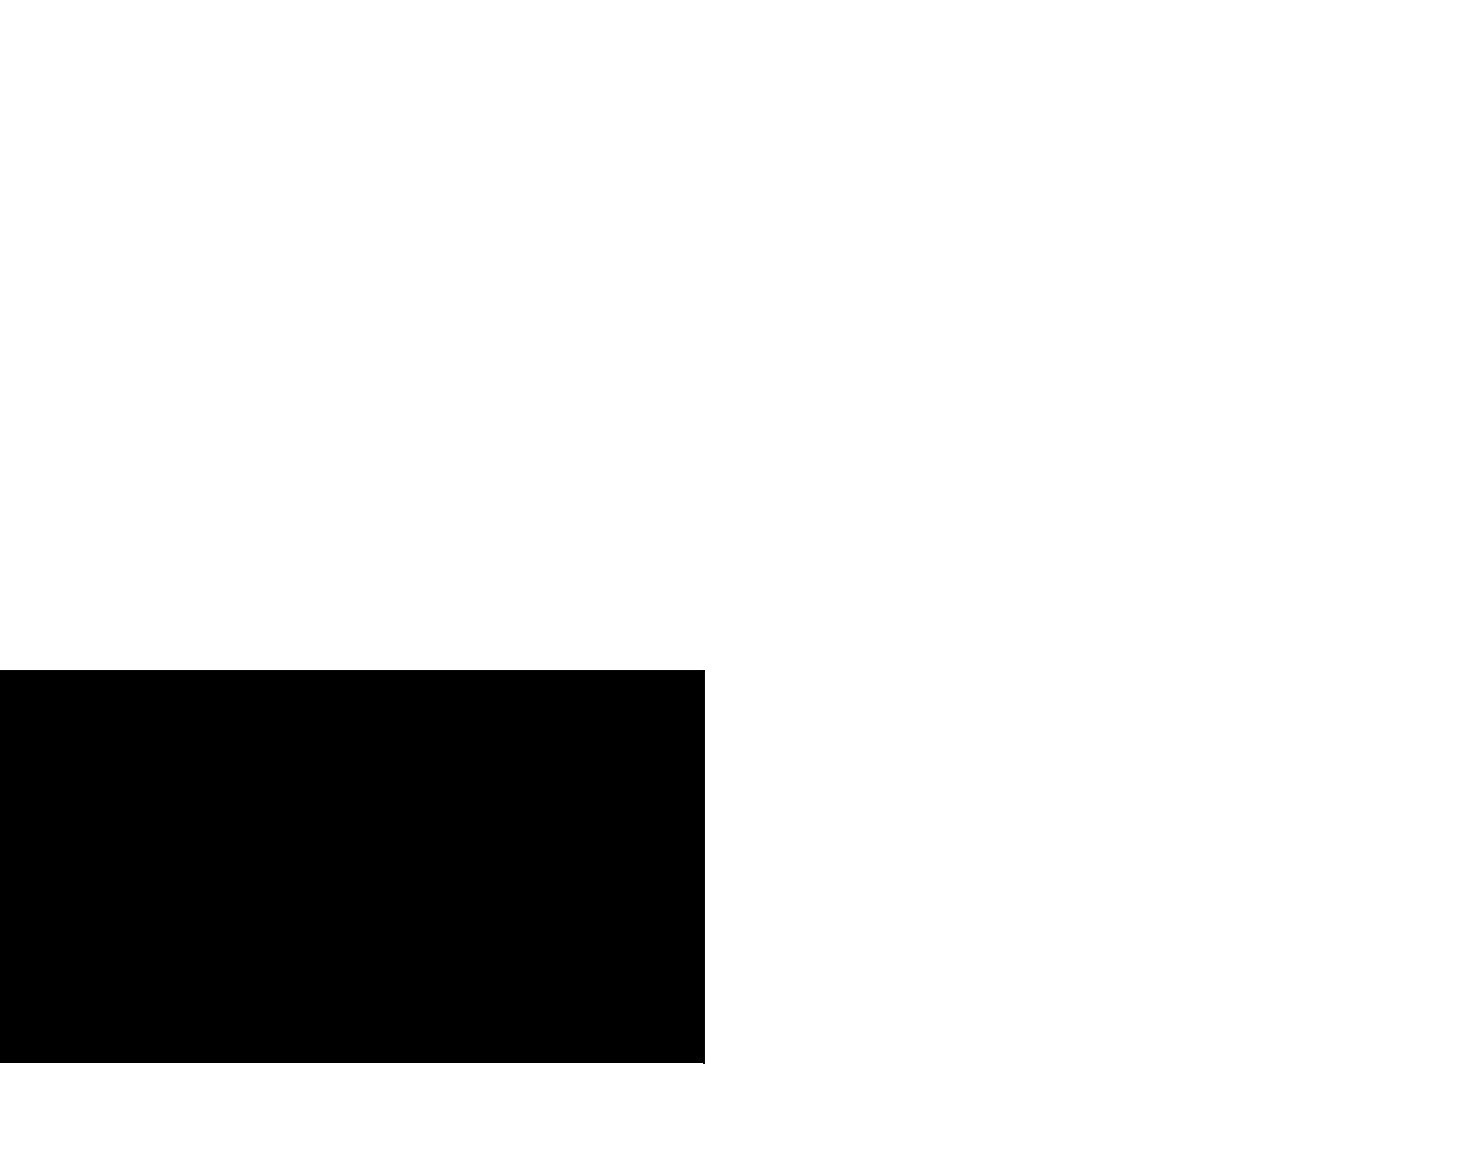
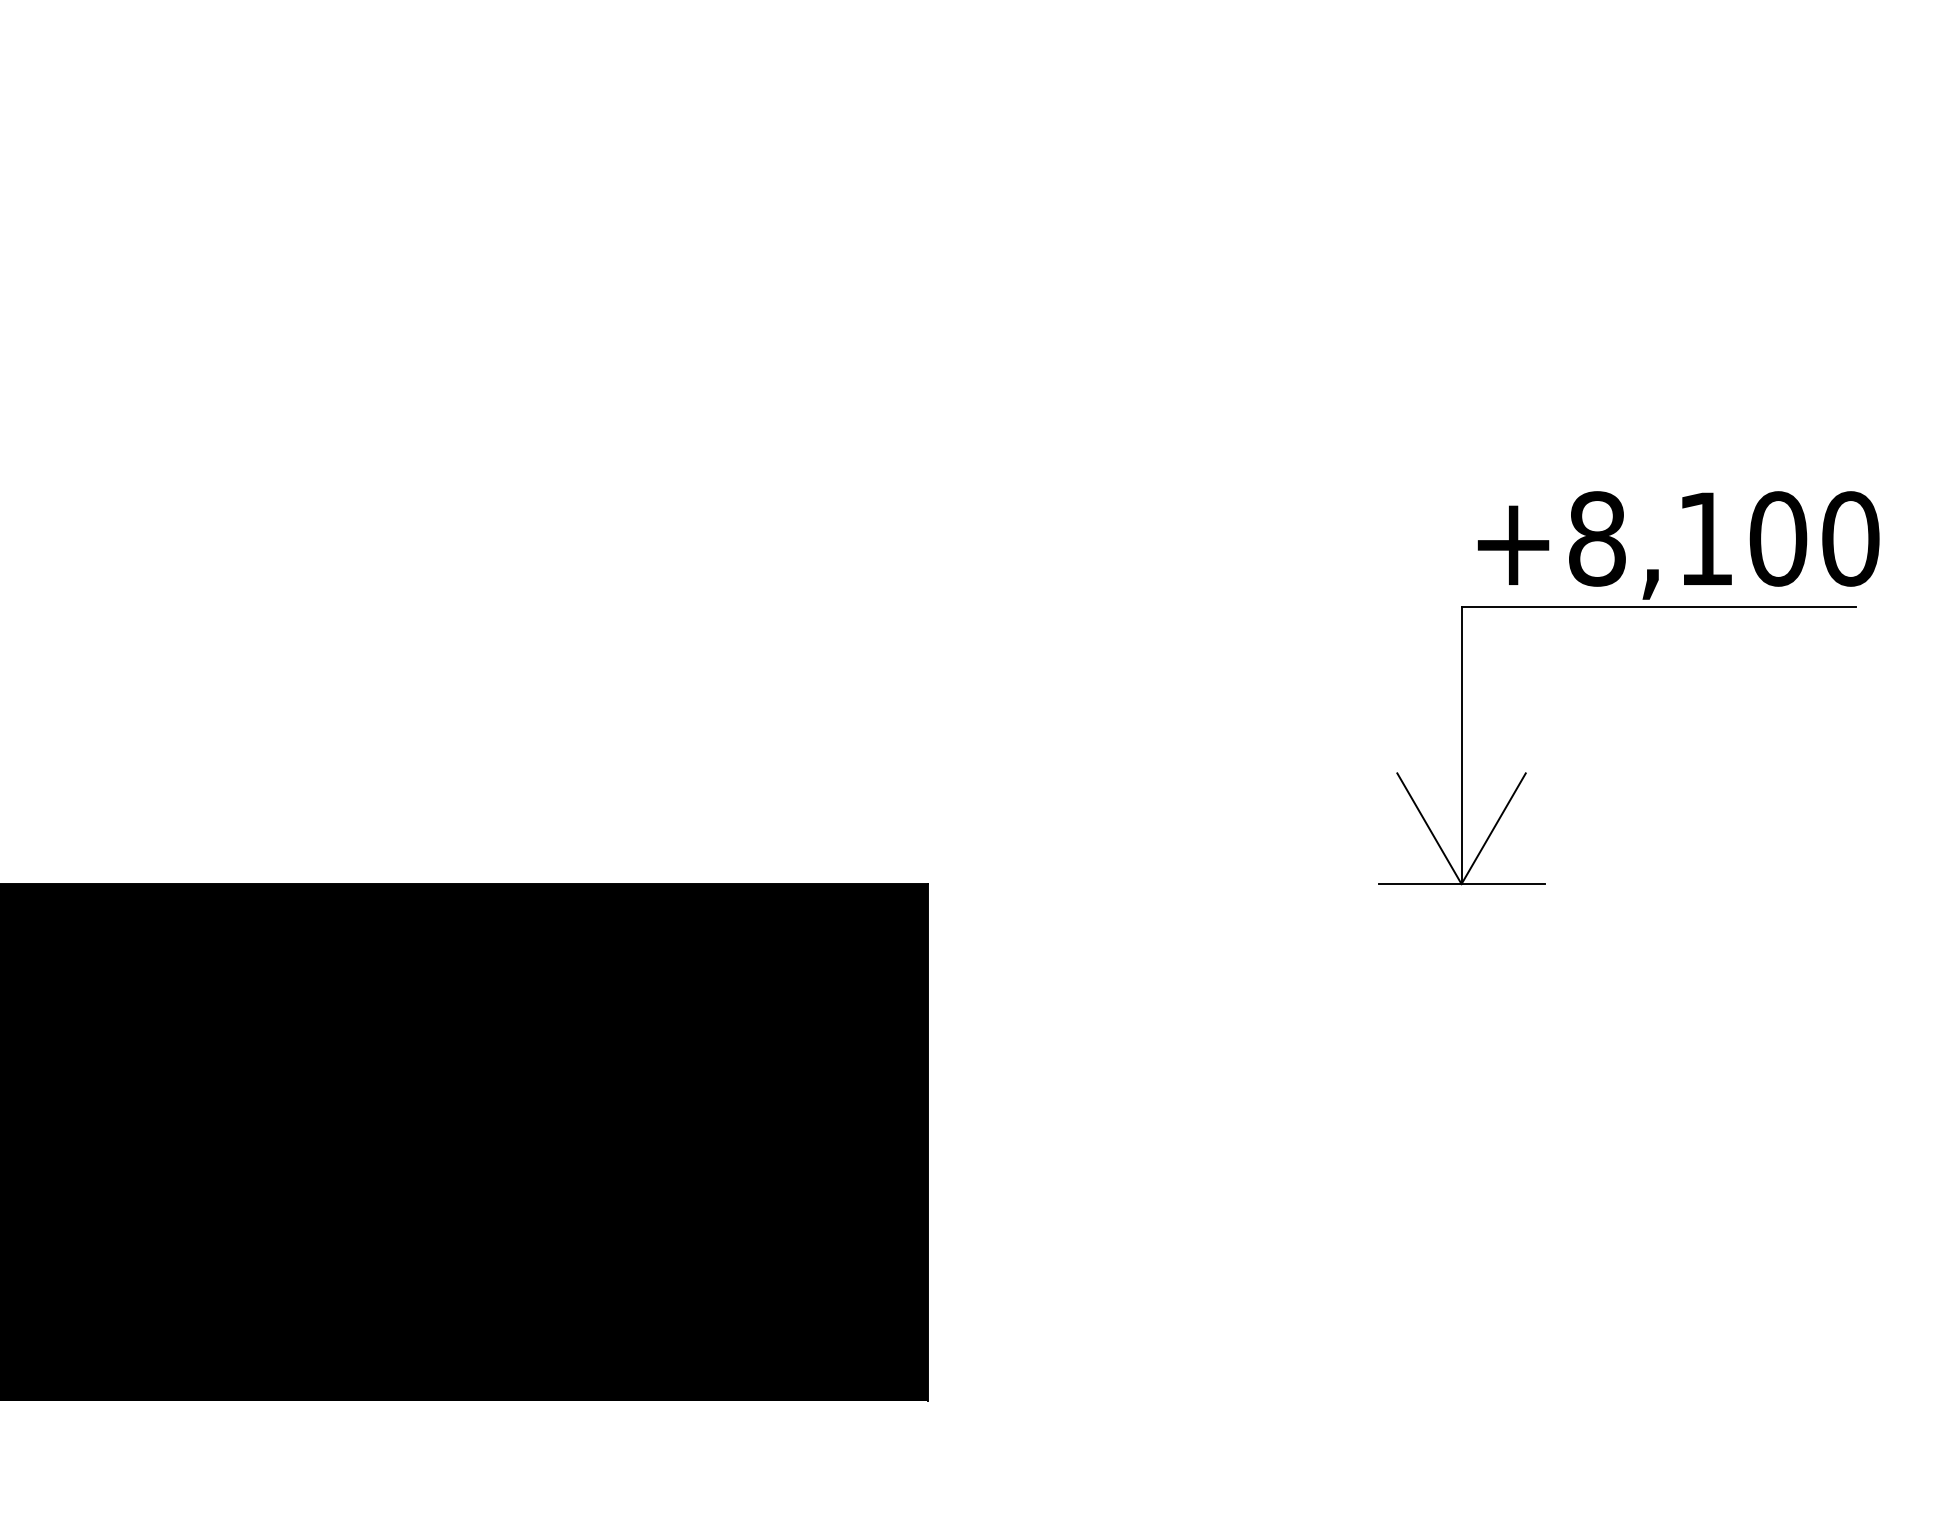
part: (1235, 461) -> (1628, 607), added

